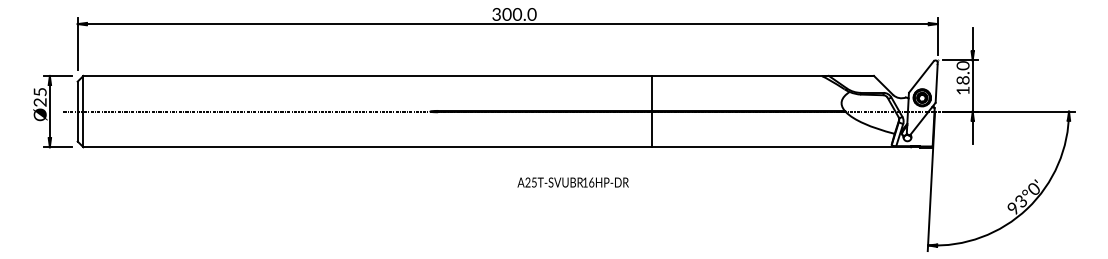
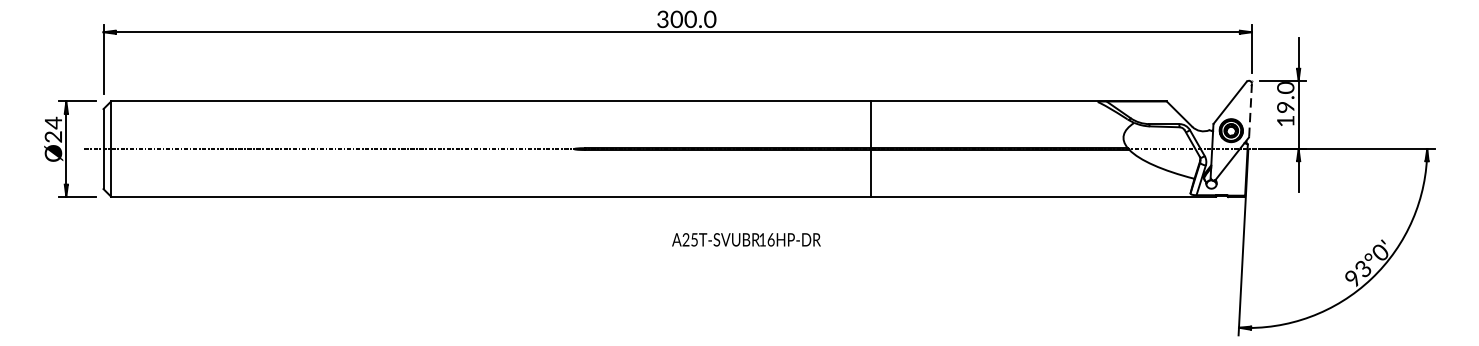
text: (963, 80) -> (1286, 107), 18.0 -> 19.0
line: (936, 82) -> (1250, 110), solid -> dashed
text: (39, 91) -> (52, 122), Ø25 -> Ø24
text: (572, 182) -> (745, 239), moved

